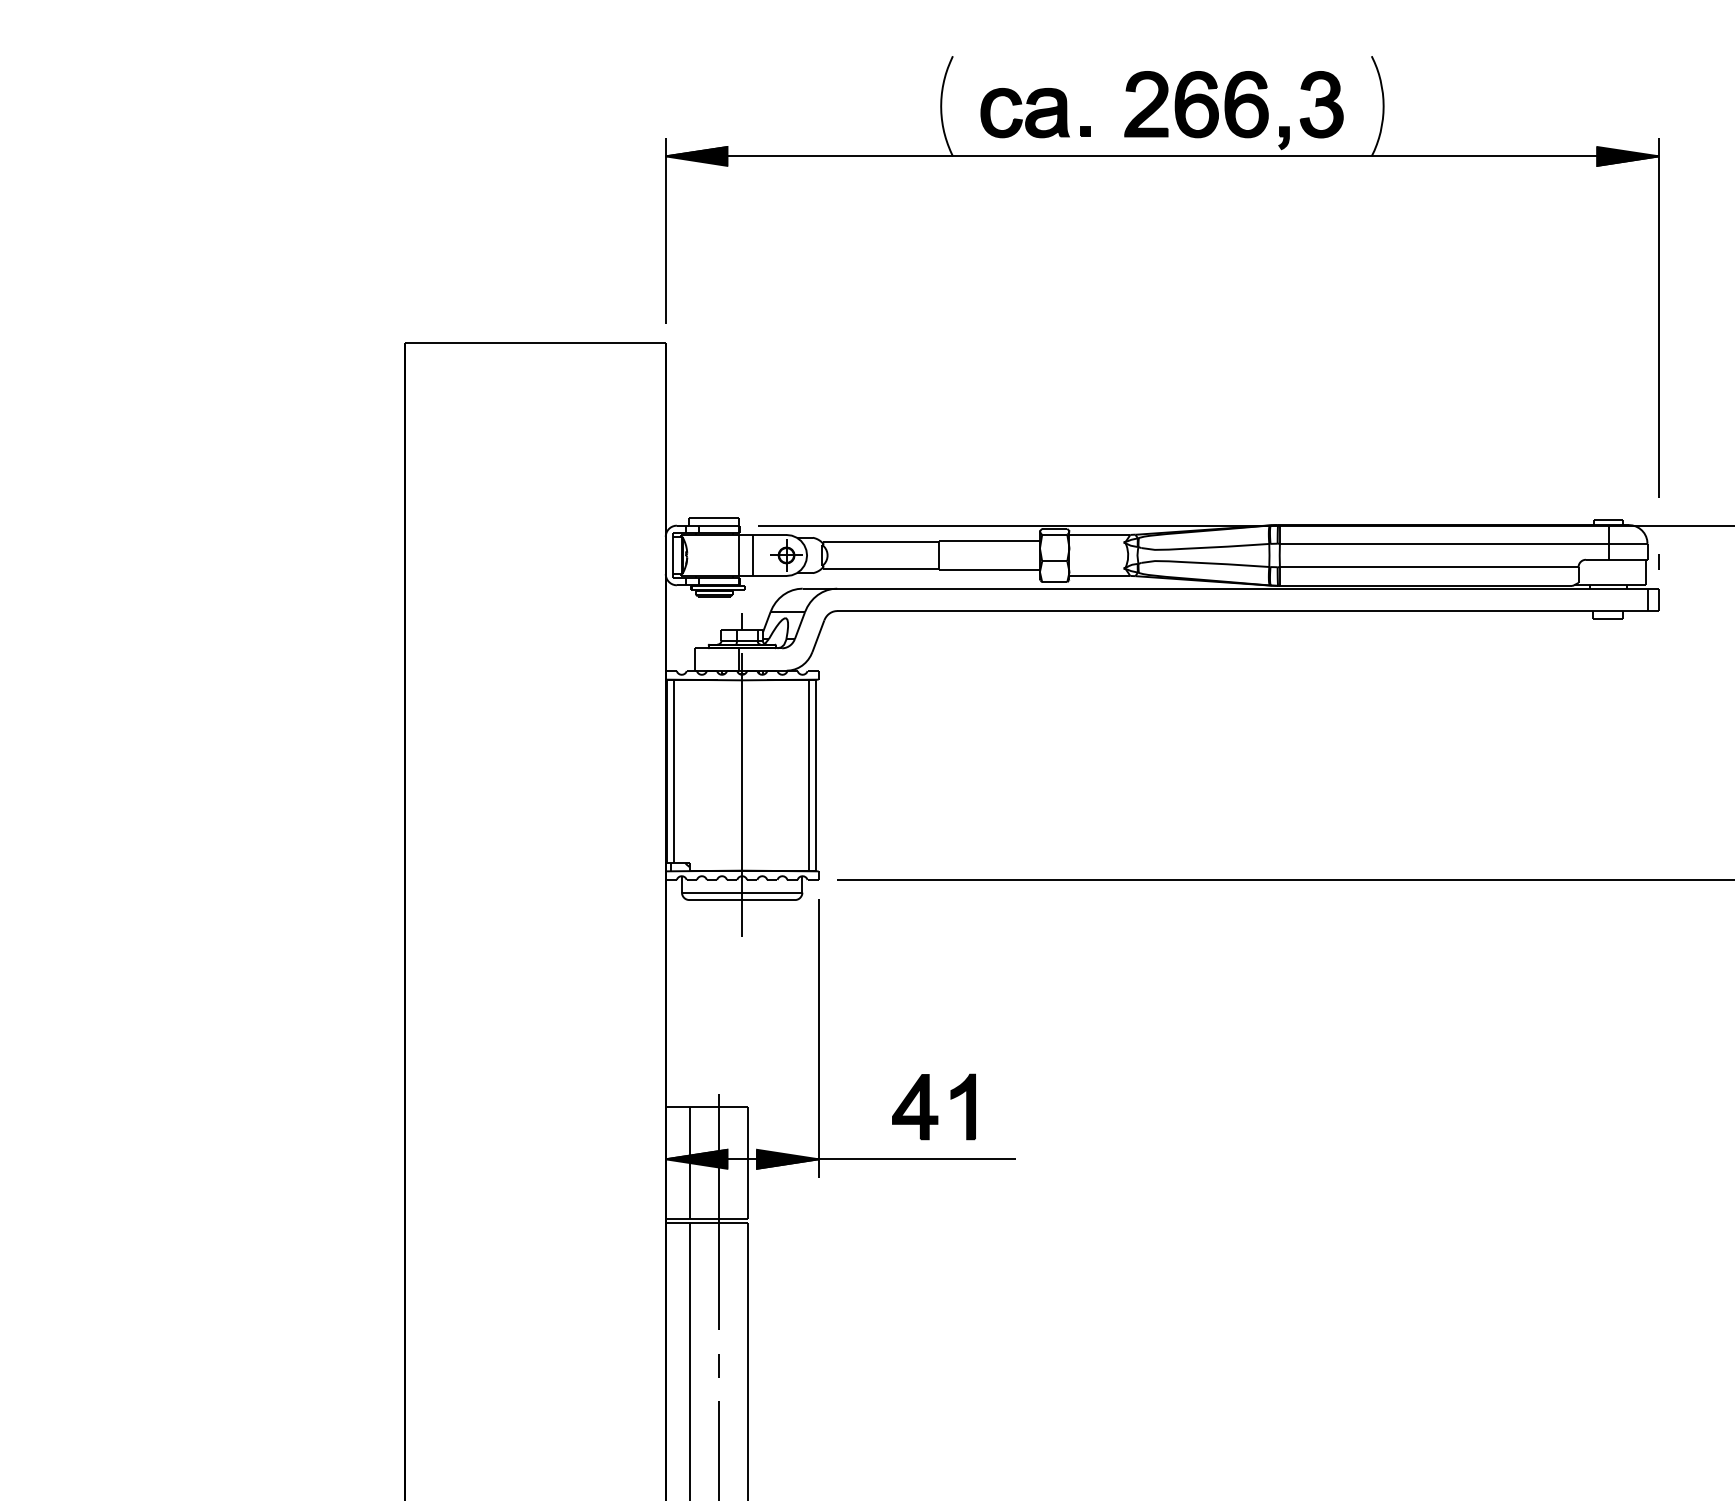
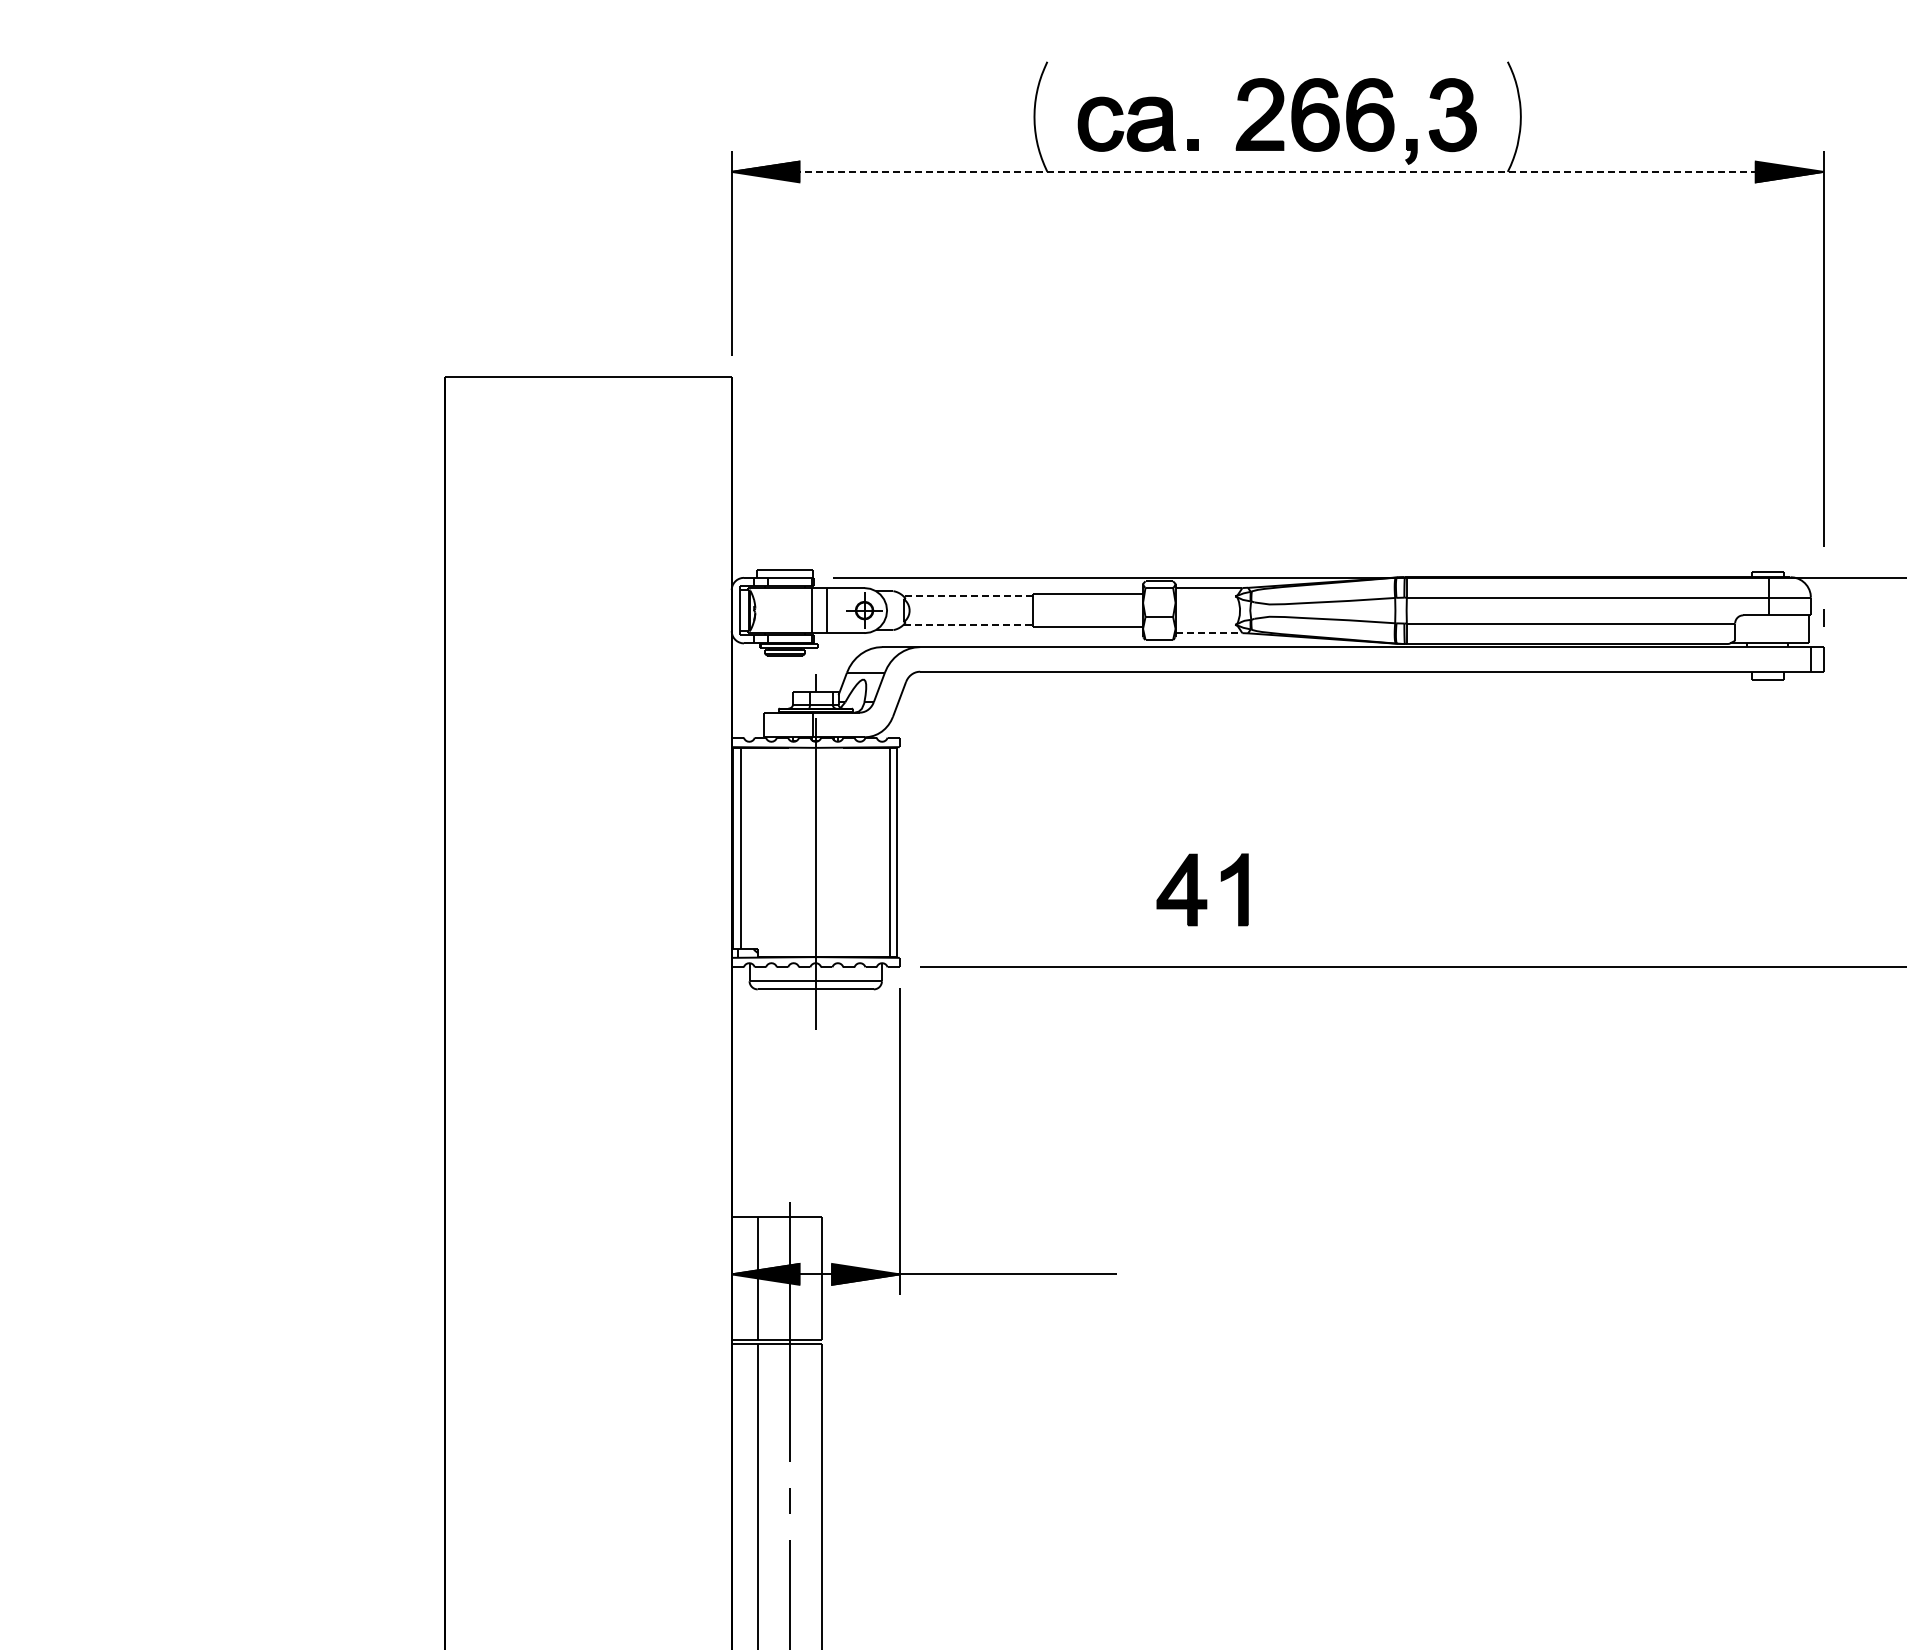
line: (1162, 156) -> (1277, 171), solid -> dashed
line: (880, 542) -> (967, 596), solid -> dashed
line: (881, 568) -> (968, 624), solid -> dashed
line: (1100, 576) -> (1209, 633), solid -> dashed
part: (933, 1106) -> (1202, 889), moved

